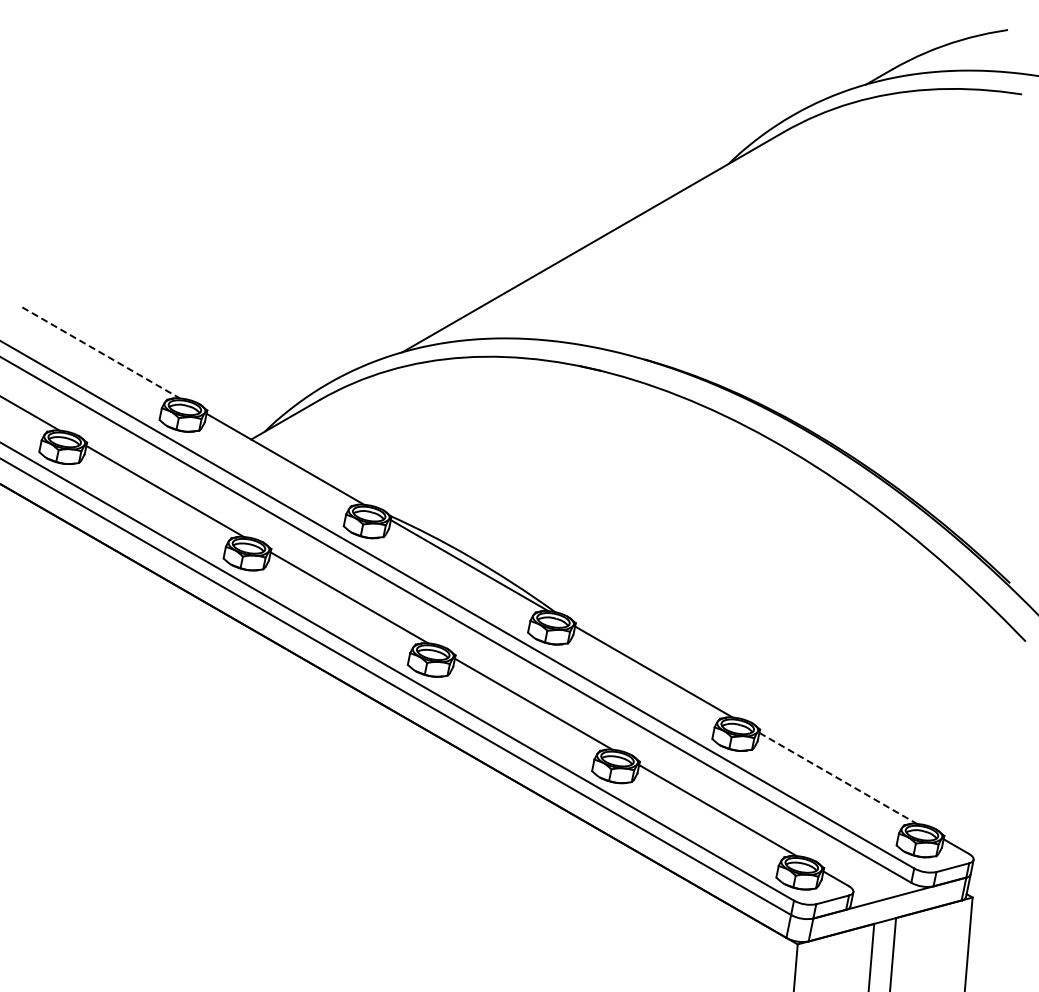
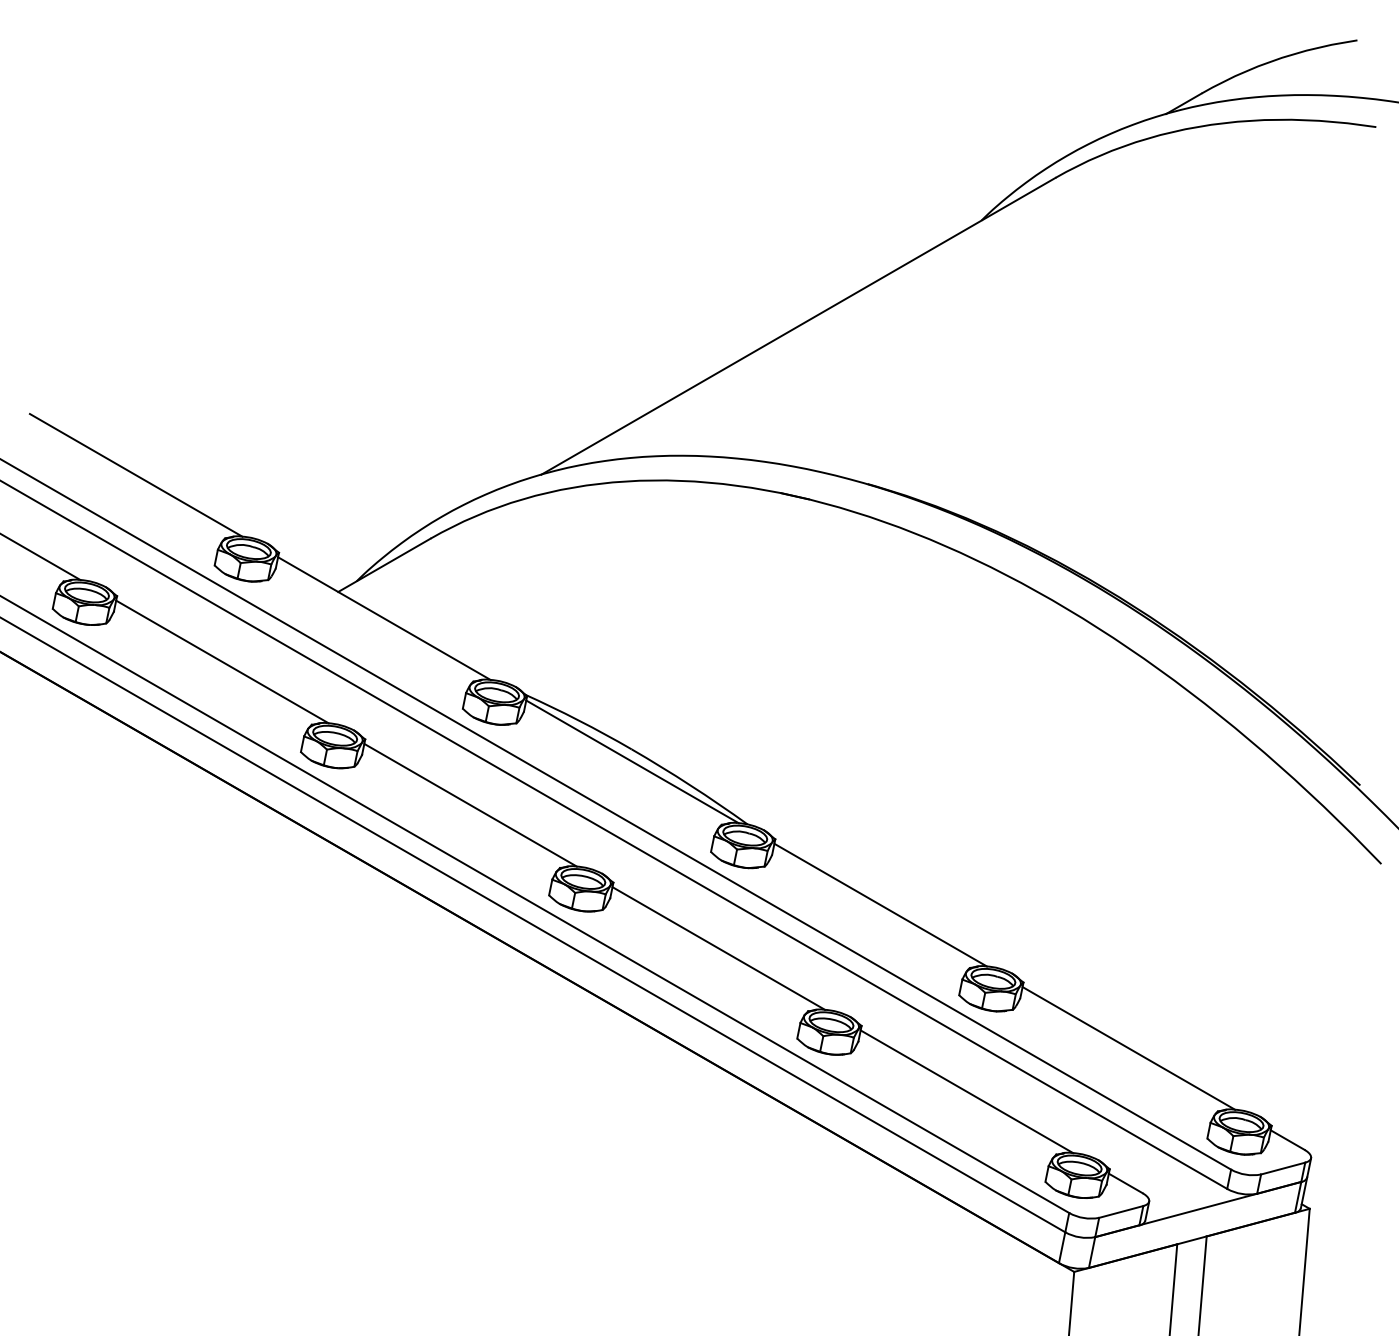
line: (101, 353) -> (136, 476), dashed -> solid
line: (838, 778) -> (1129, 1048), dashed -> solid

